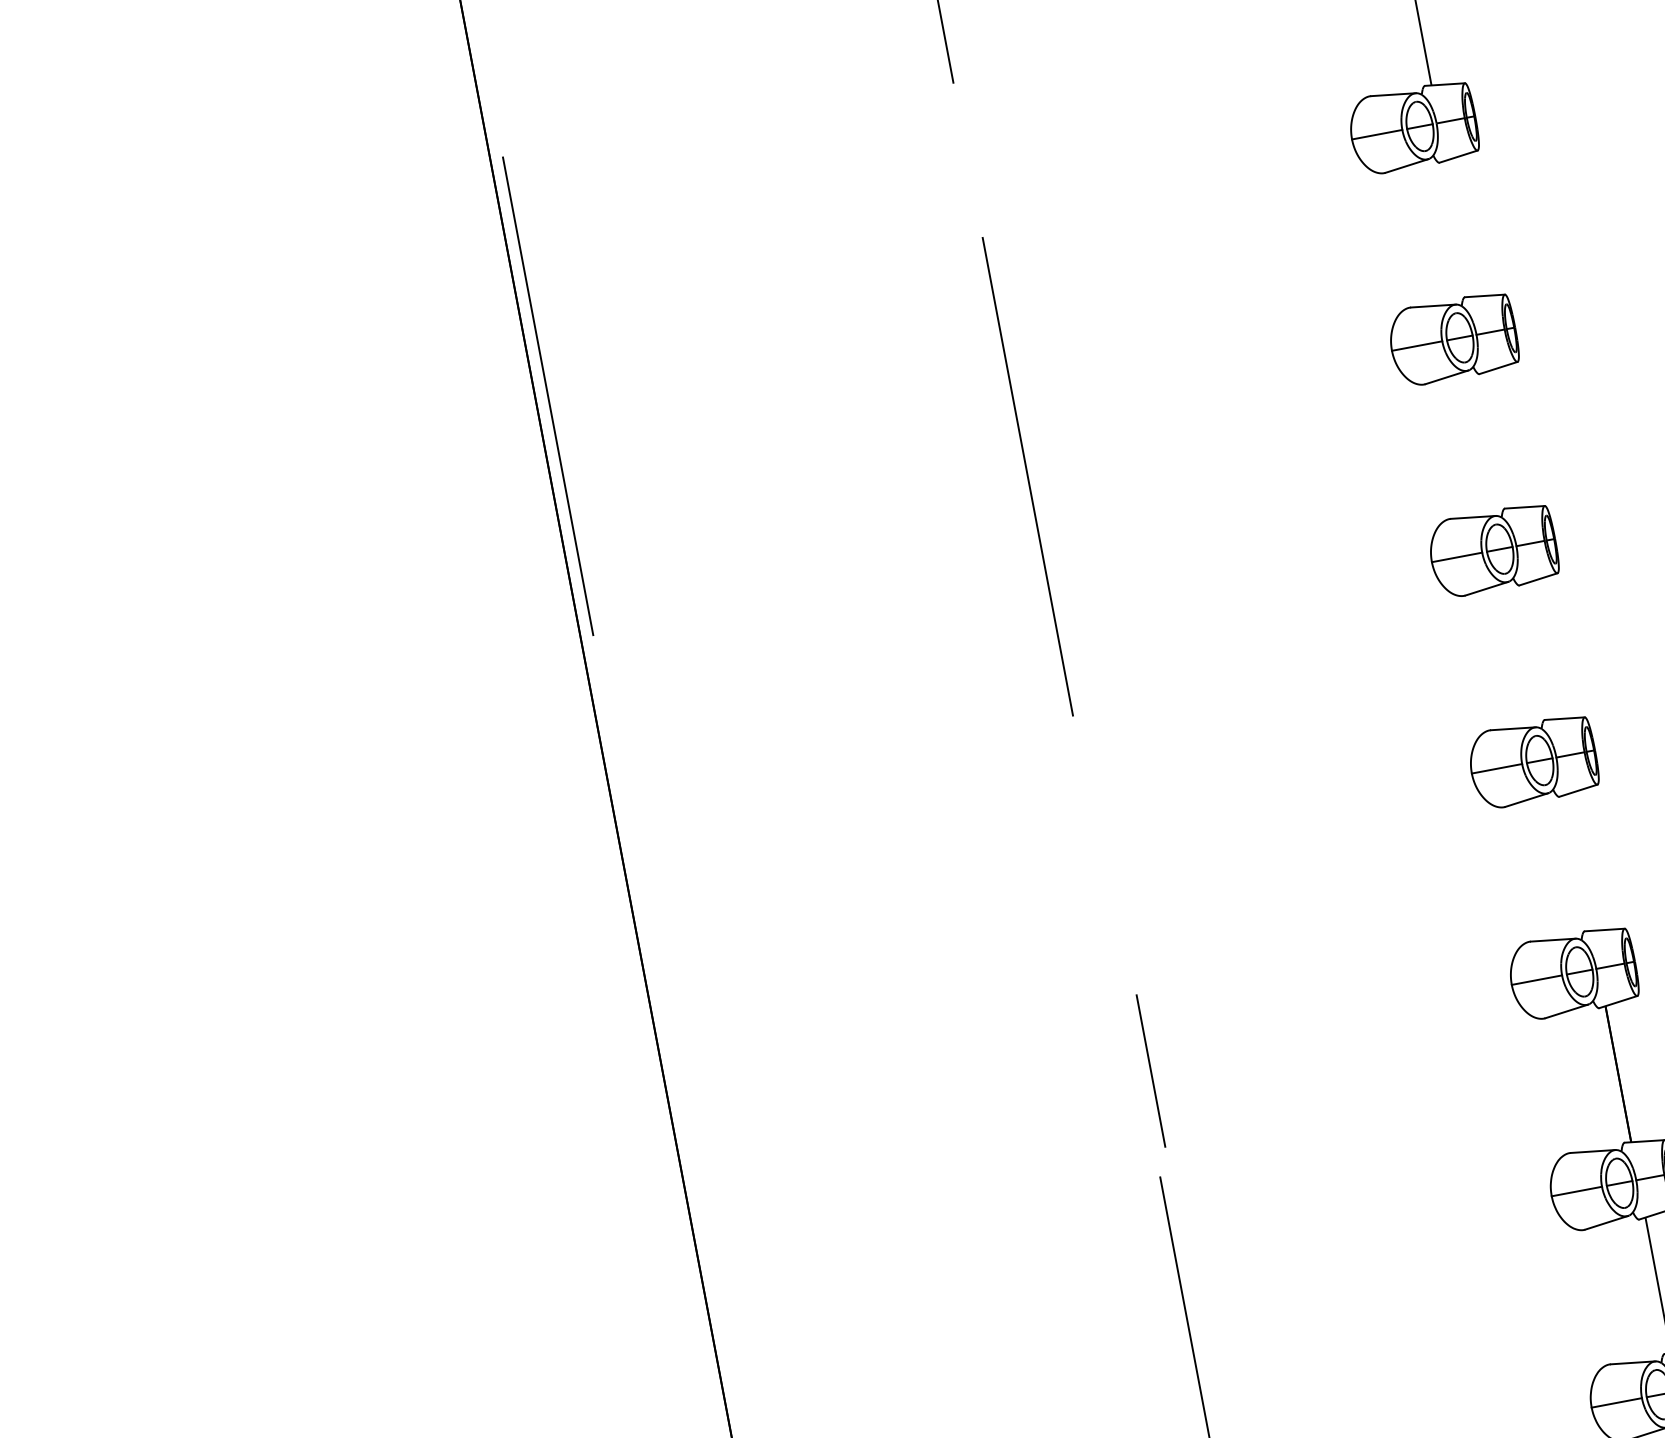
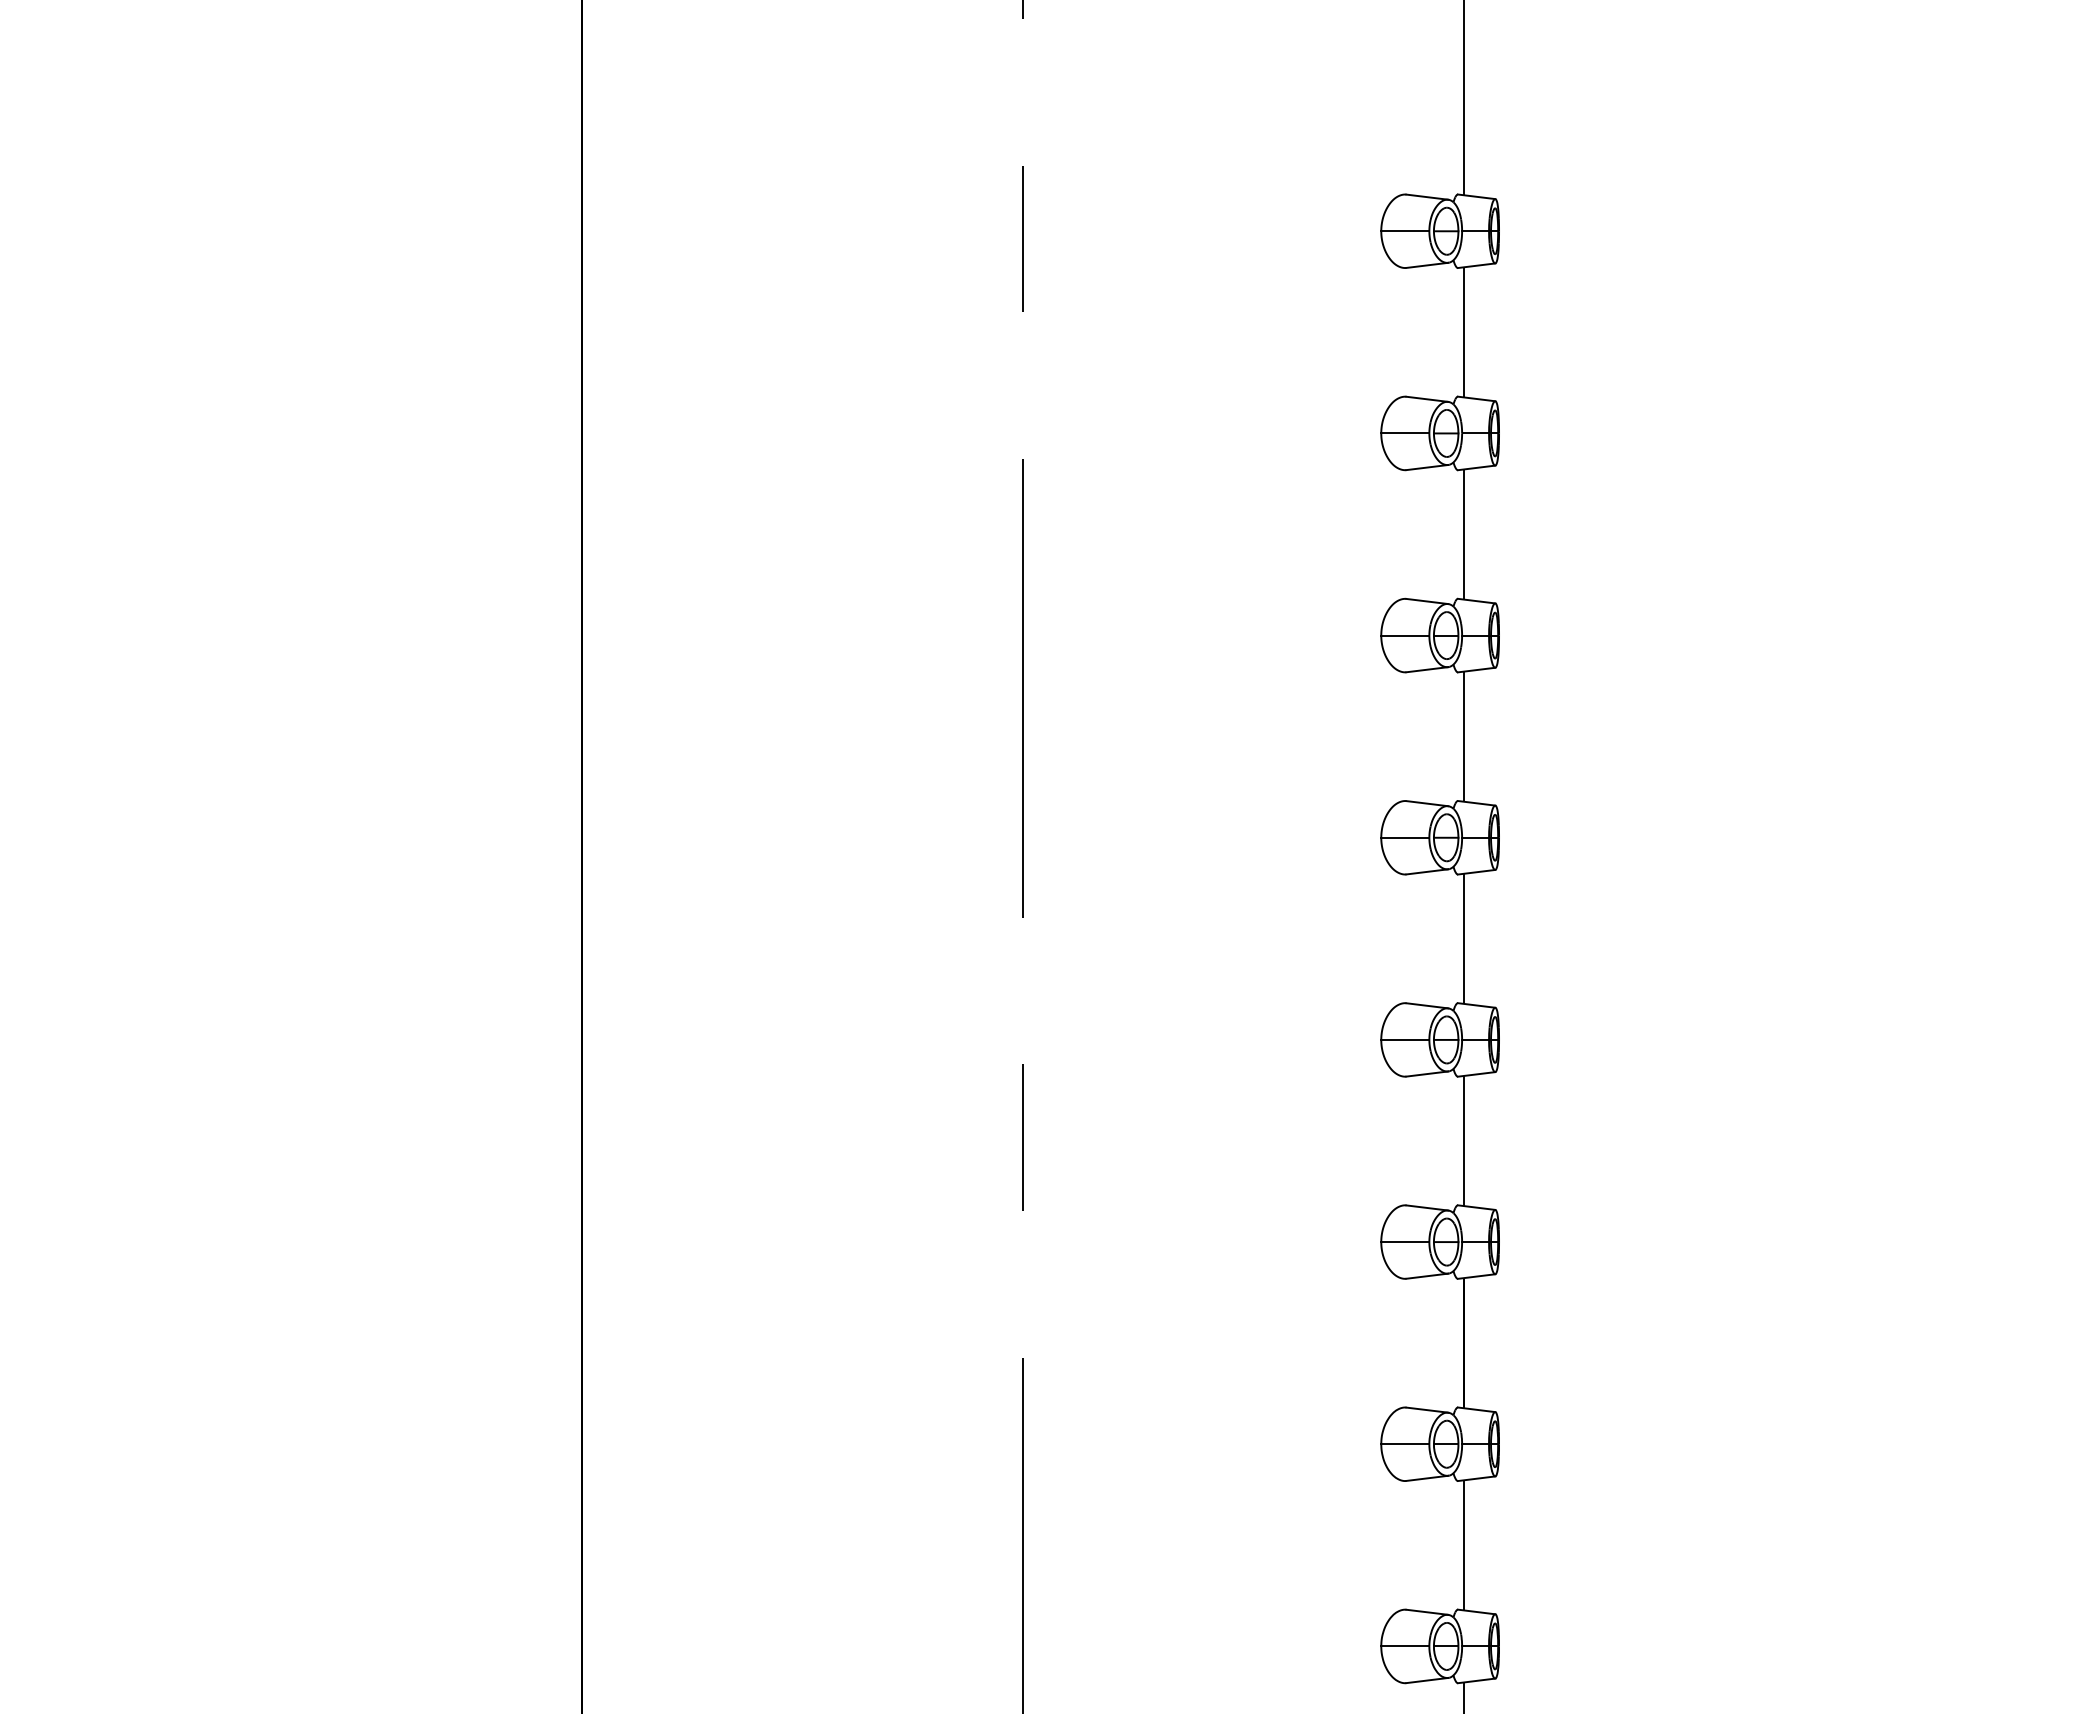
line: (1459, 228) -> (1464, 534), added
line: (547, 396) -> (593, 530), removed
line: (1498, 439) -> (1464, 736), added
line: (1538, 651) -> (1464, 938), added
line: (1578, 862) -> (1464, 1140), added
line: (1150, 1070) -> (1022, 1137), moved

